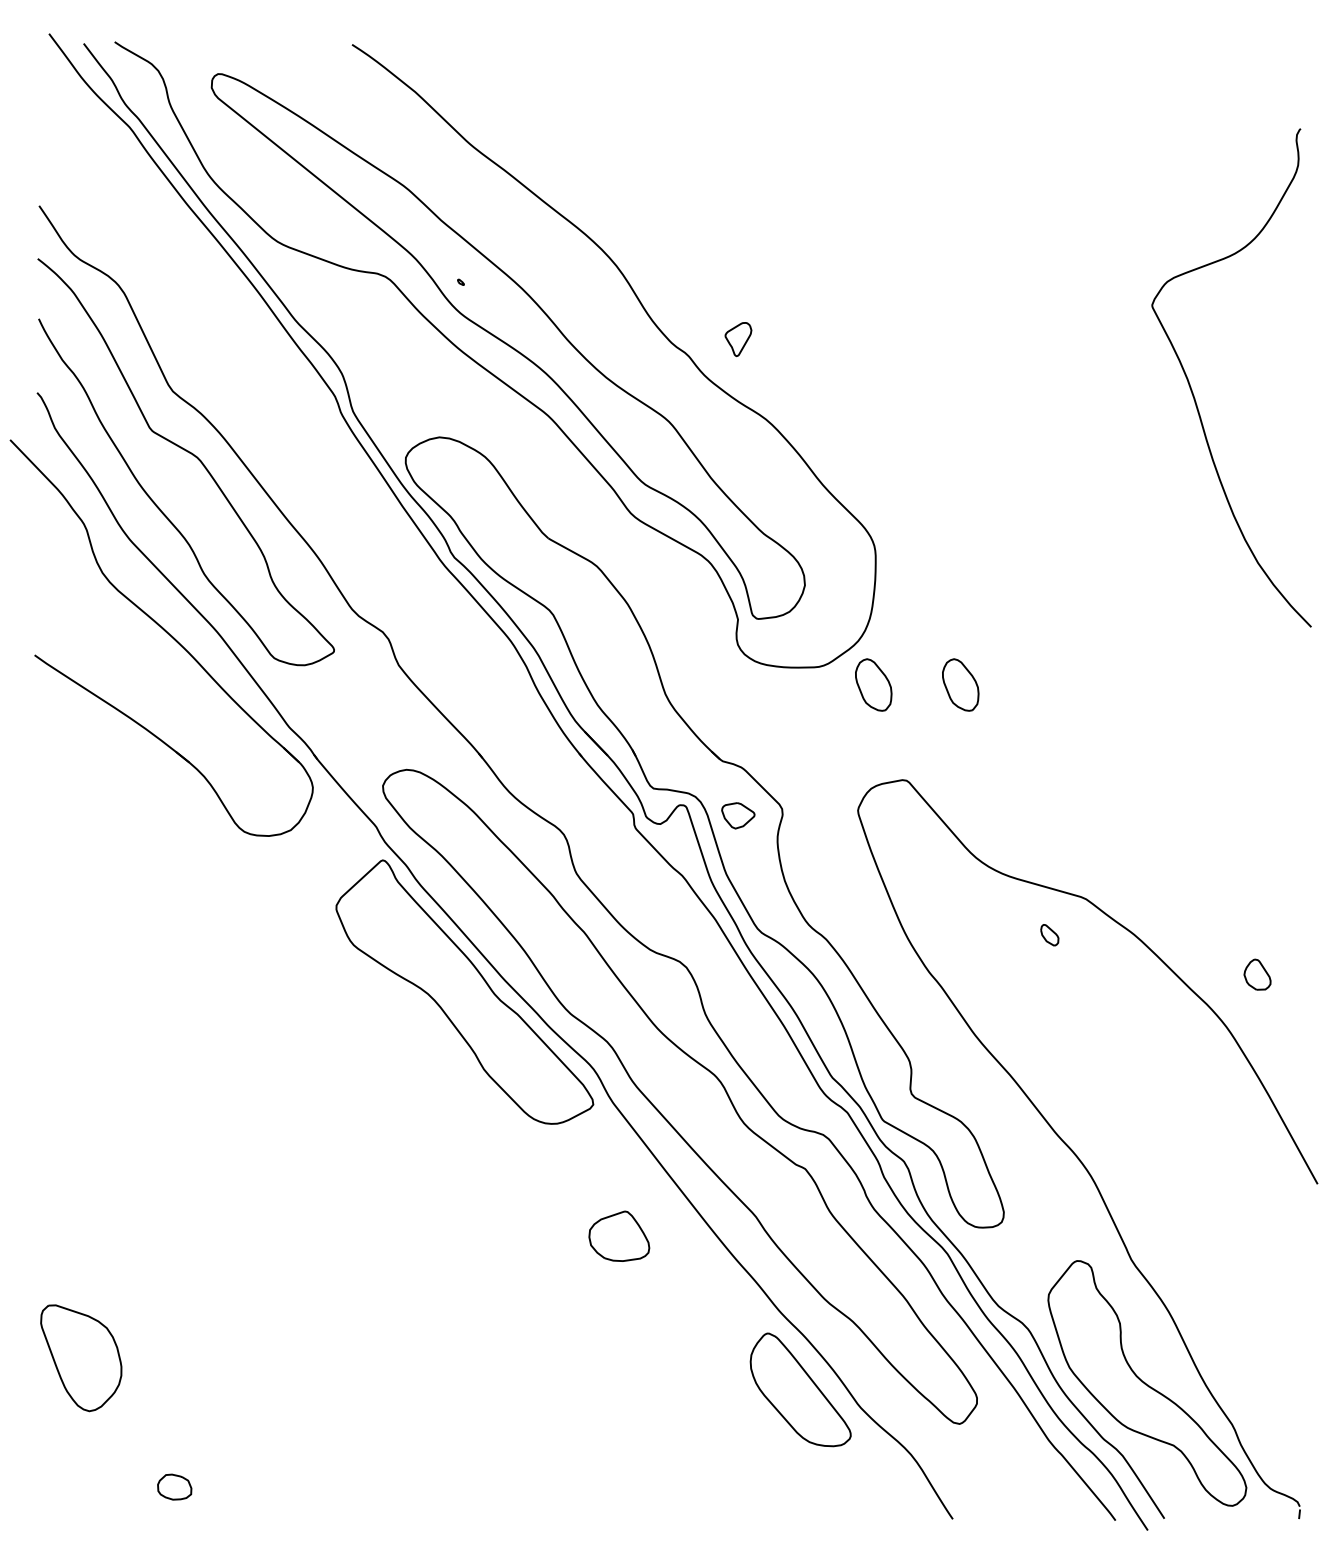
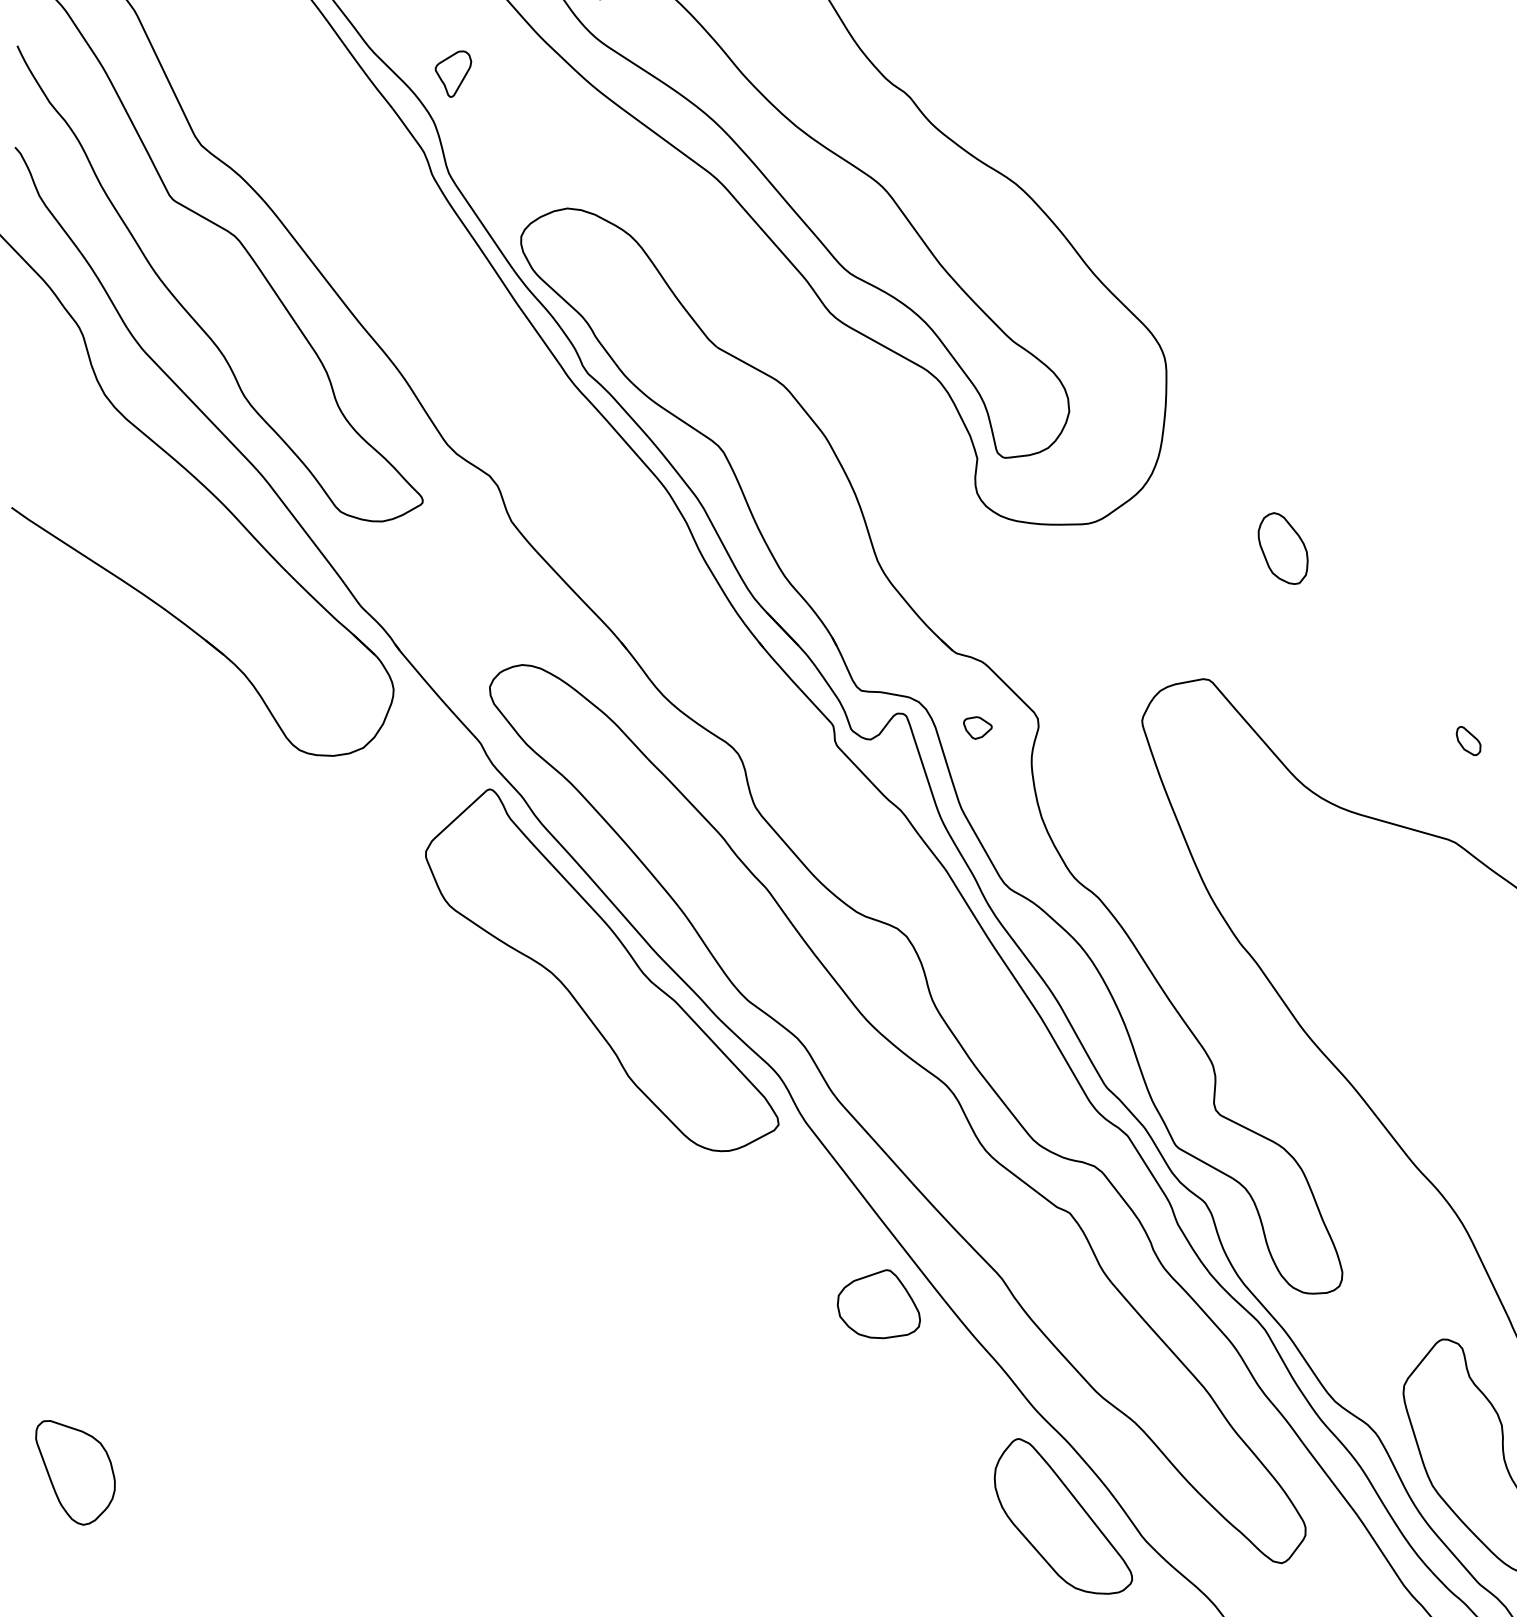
part: (738, 339) -> (453, 74), moved
part: (873, 684) -> (1163, 547), removed
part: (738, 815) -> (978, 727), size x0.62
part: (1049, 935) -> (1468, 741), moved
part: (619, 1235) -> (879, 1303), moved
part: (80, 1357) -> (74, 1471), size x0.71

